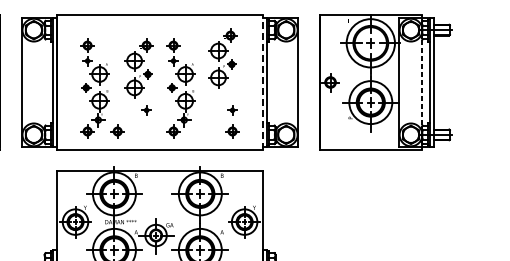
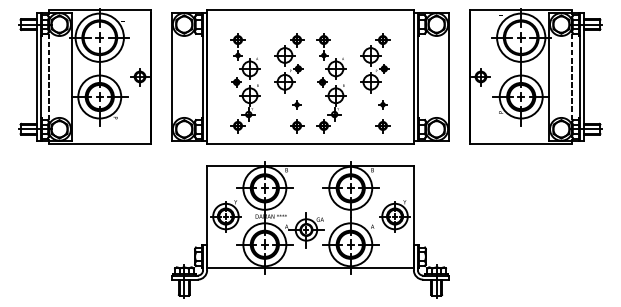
part: (223, 59) -> (375, 63), moved
line: (263, 82) -> (413, 76), dashed -> solid
part: (118, 132) -> (297, 126), moved

